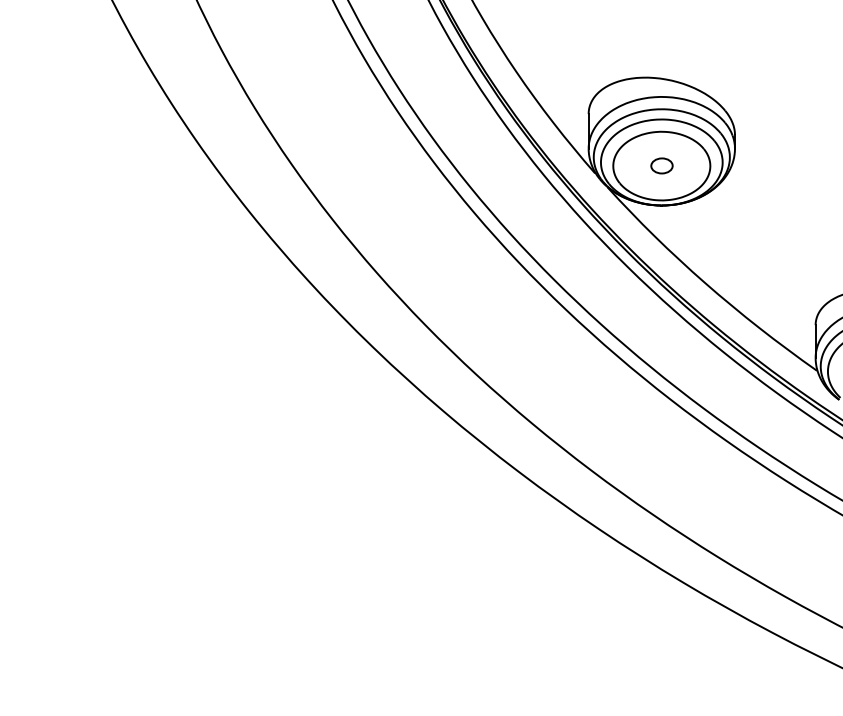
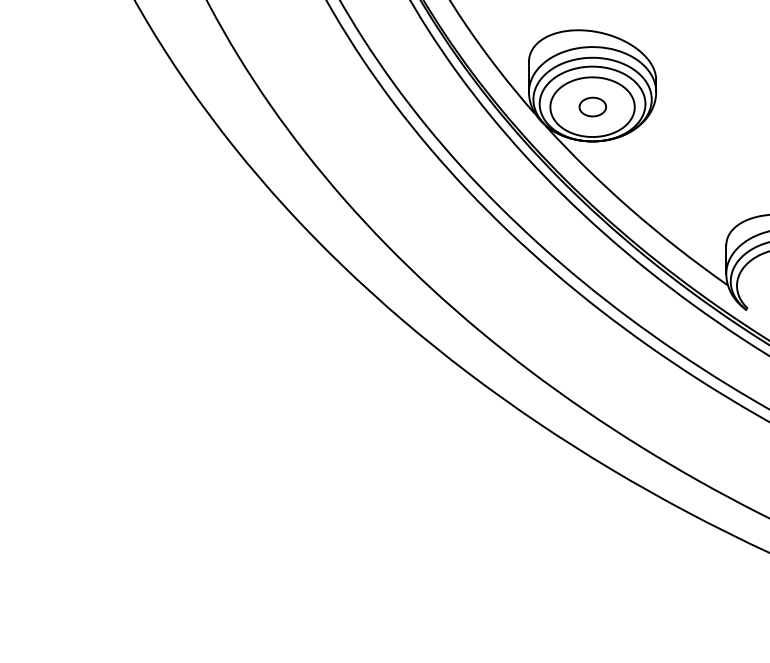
part: (661, 165) -> (592, 106), size x1.43

